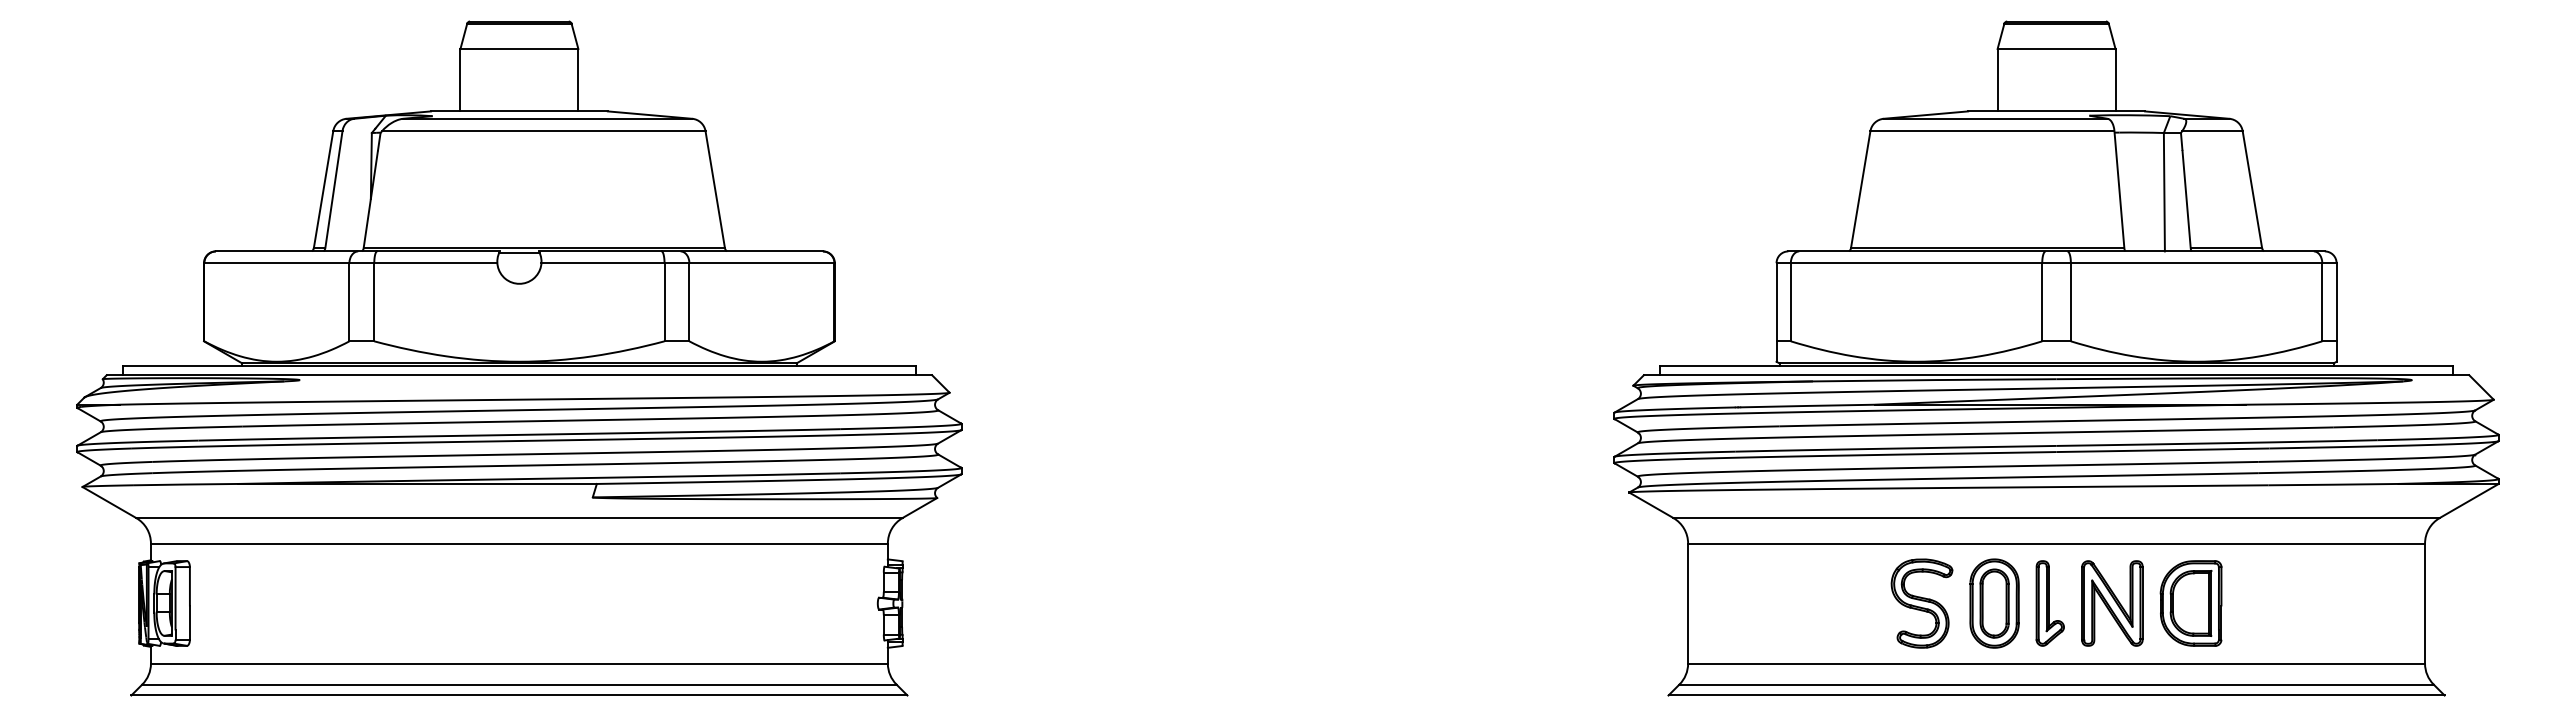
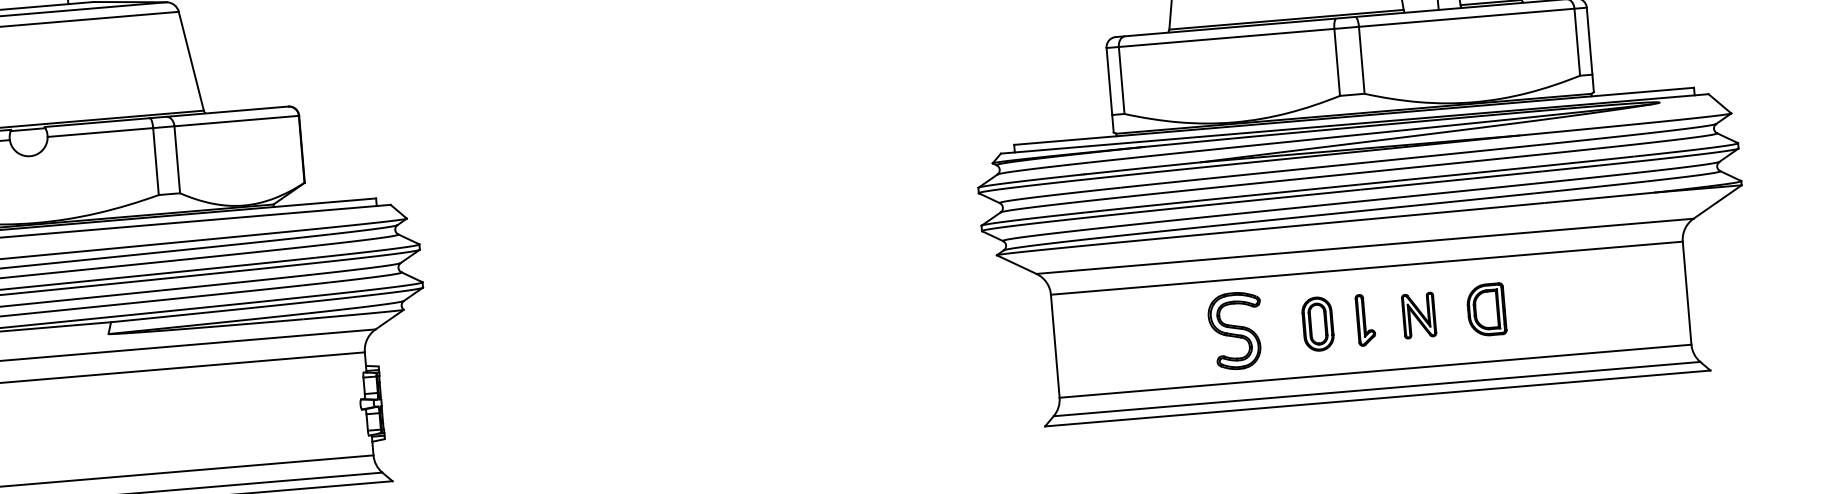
part: (1921, 603) -> (1235, 331), moved
part: (1994, 603) -> (1317, 324), size x0.7
part: (2049, 603) -> (1365, 320), size x0.7
part: (2112, 603) -> (1419, 315), size x0.6
part: (2190, 603) -> (1486, 309), size x0.7

